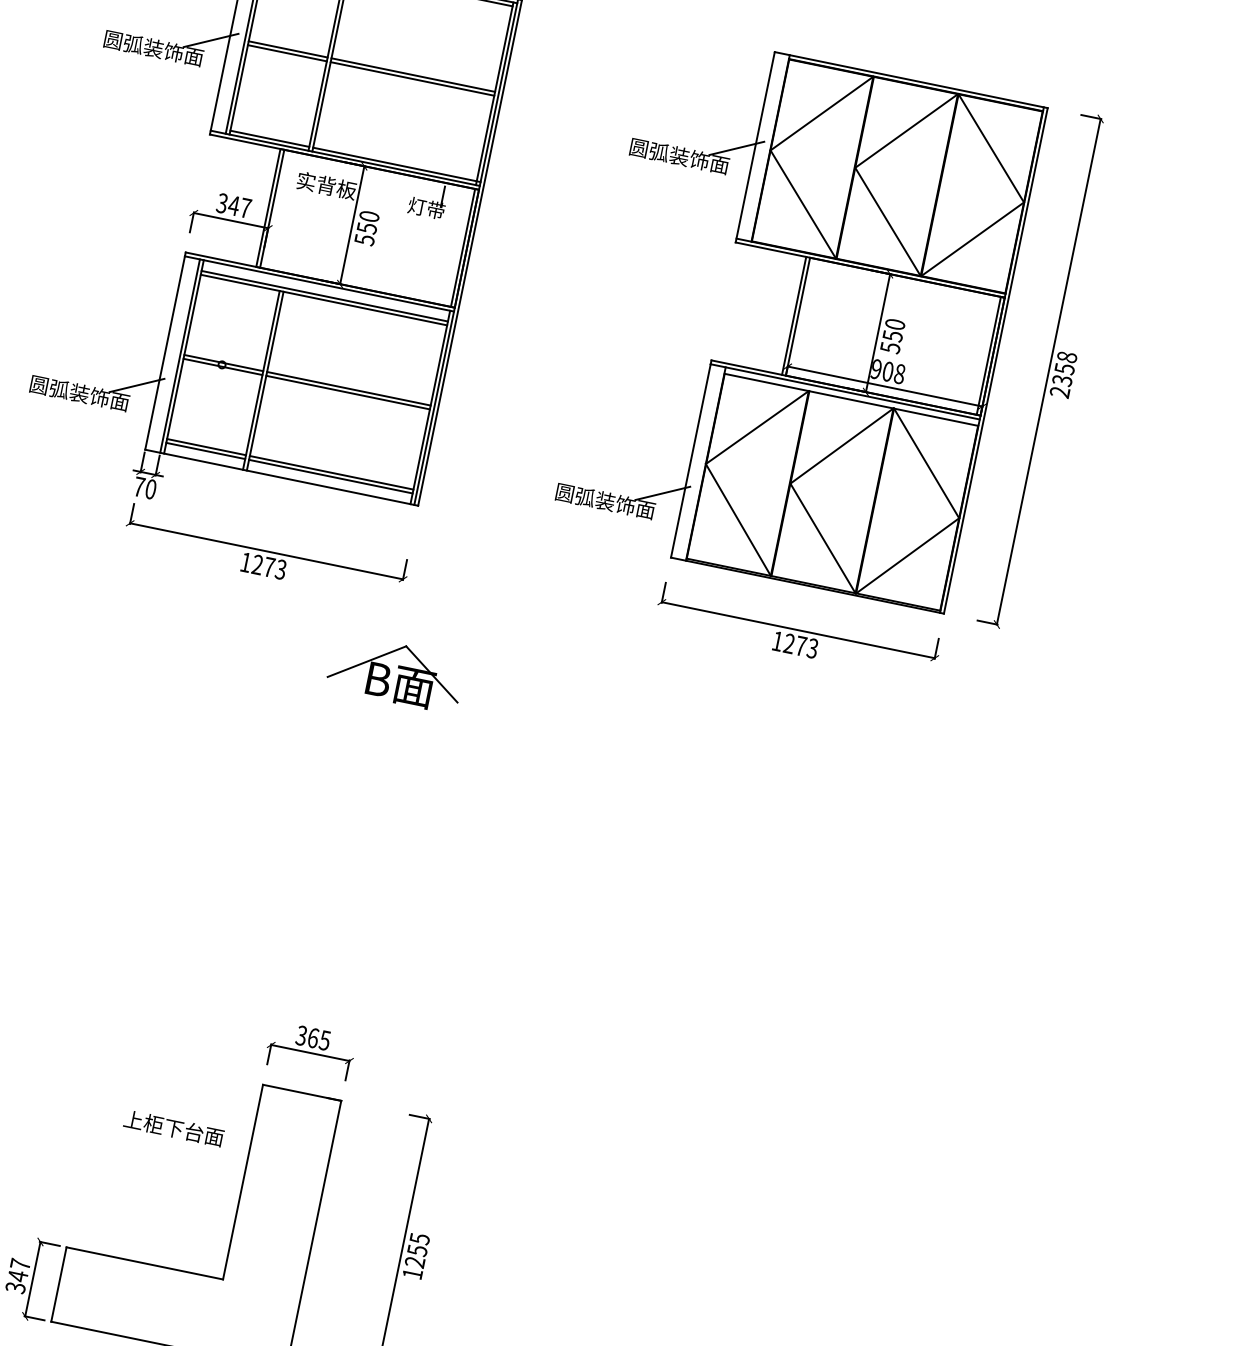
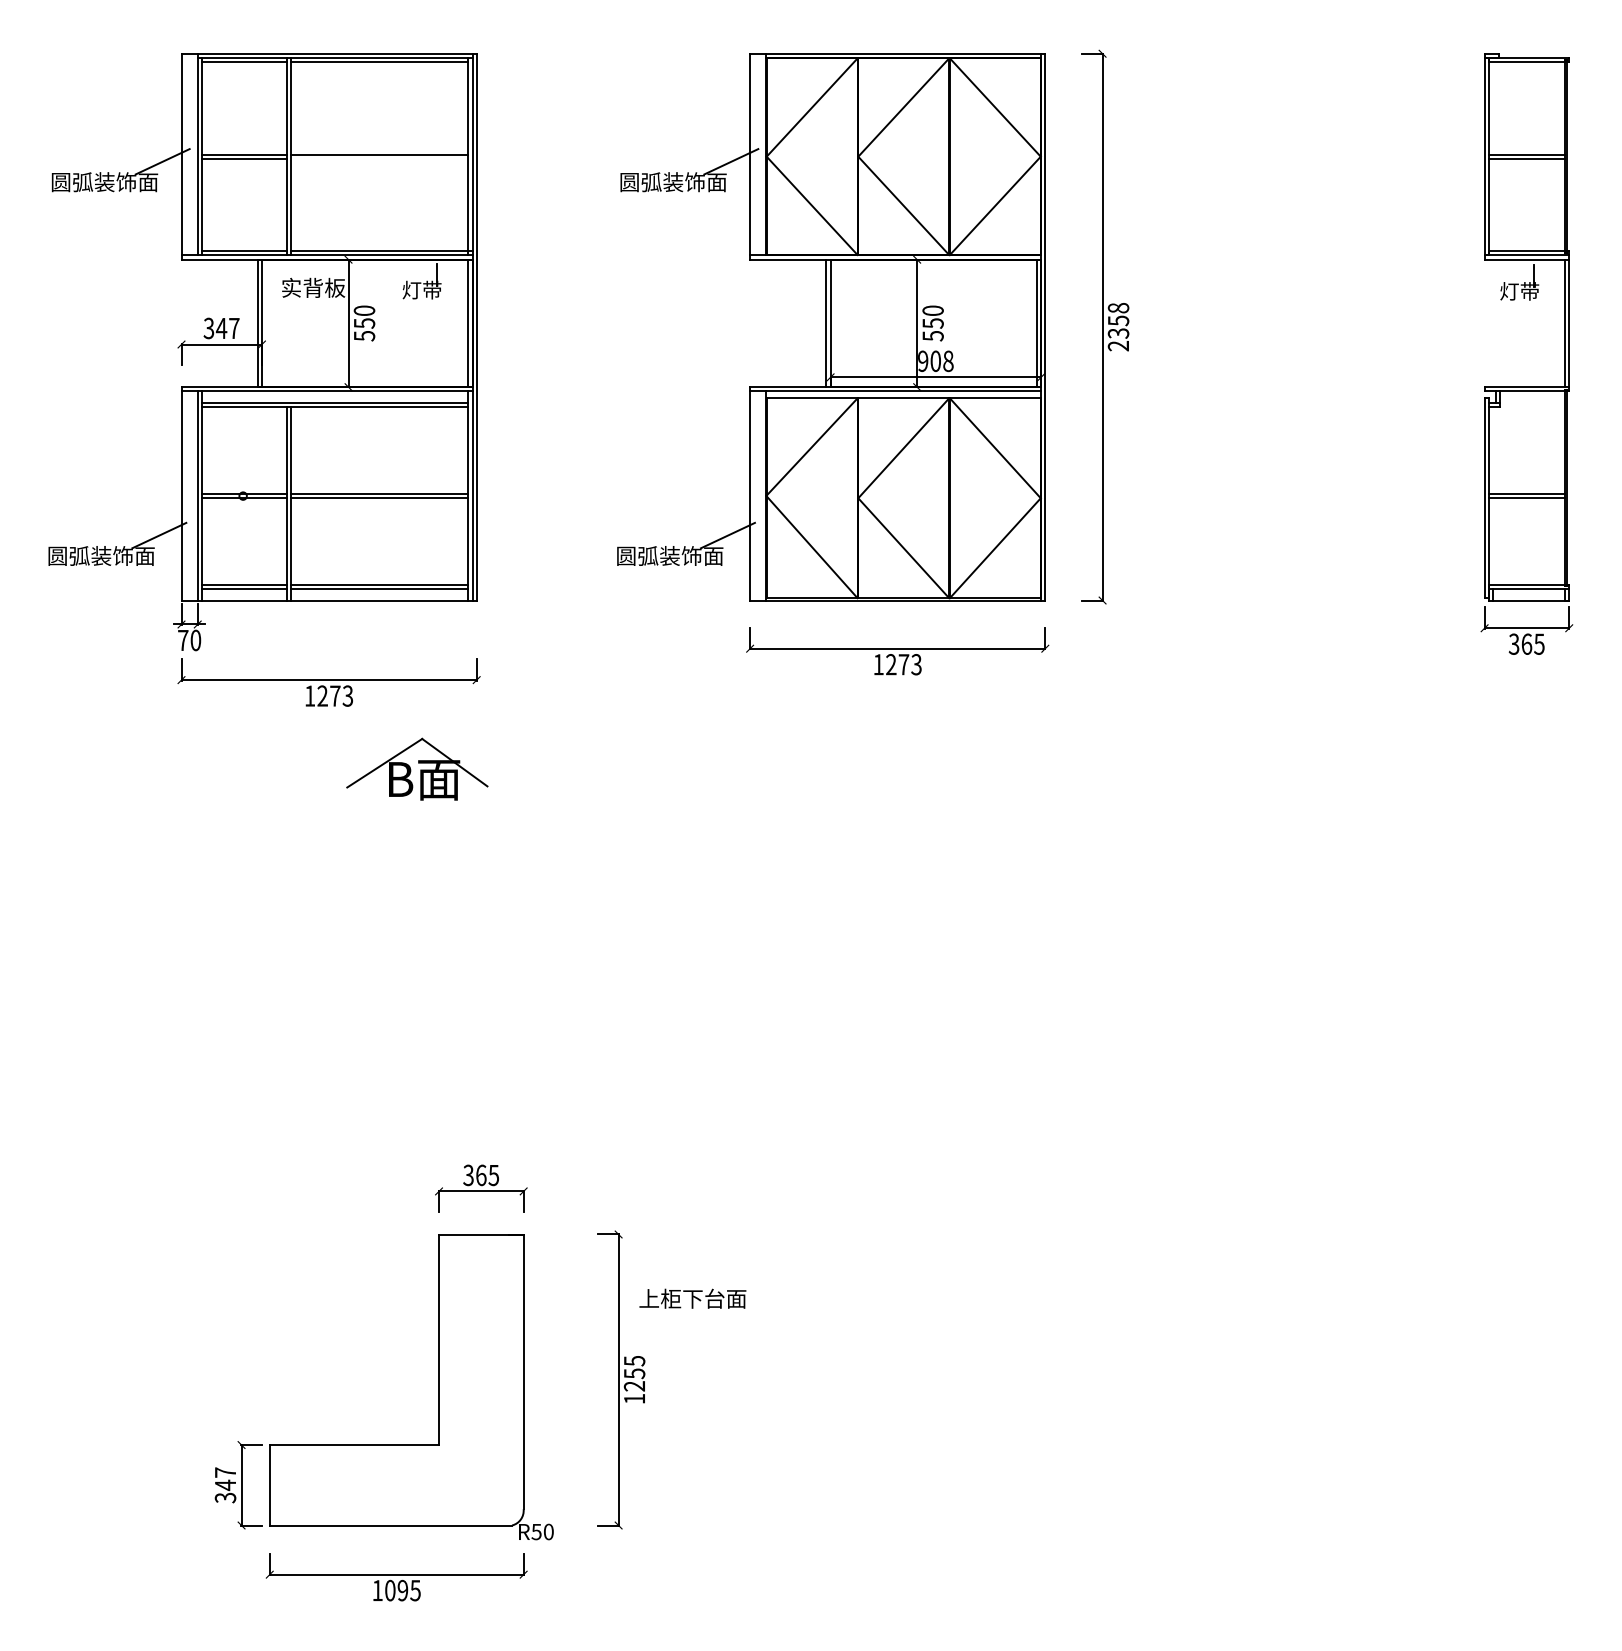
line: (412, 78) -> (379, 158), removed
part: (396, 672) -> (417, 768), moved
text: (173, 1128) -> (692, 1298), moved

